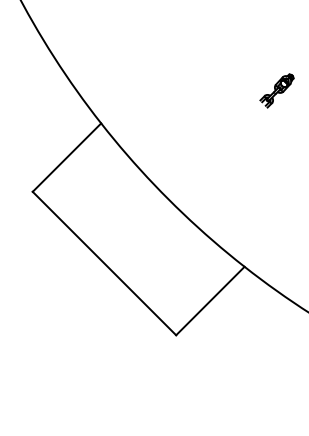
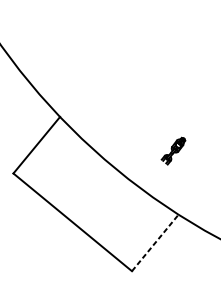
part: (276, 90) -> (173, 151), moved
line: (210, 300) -> (155, 242), solid -> dashed

